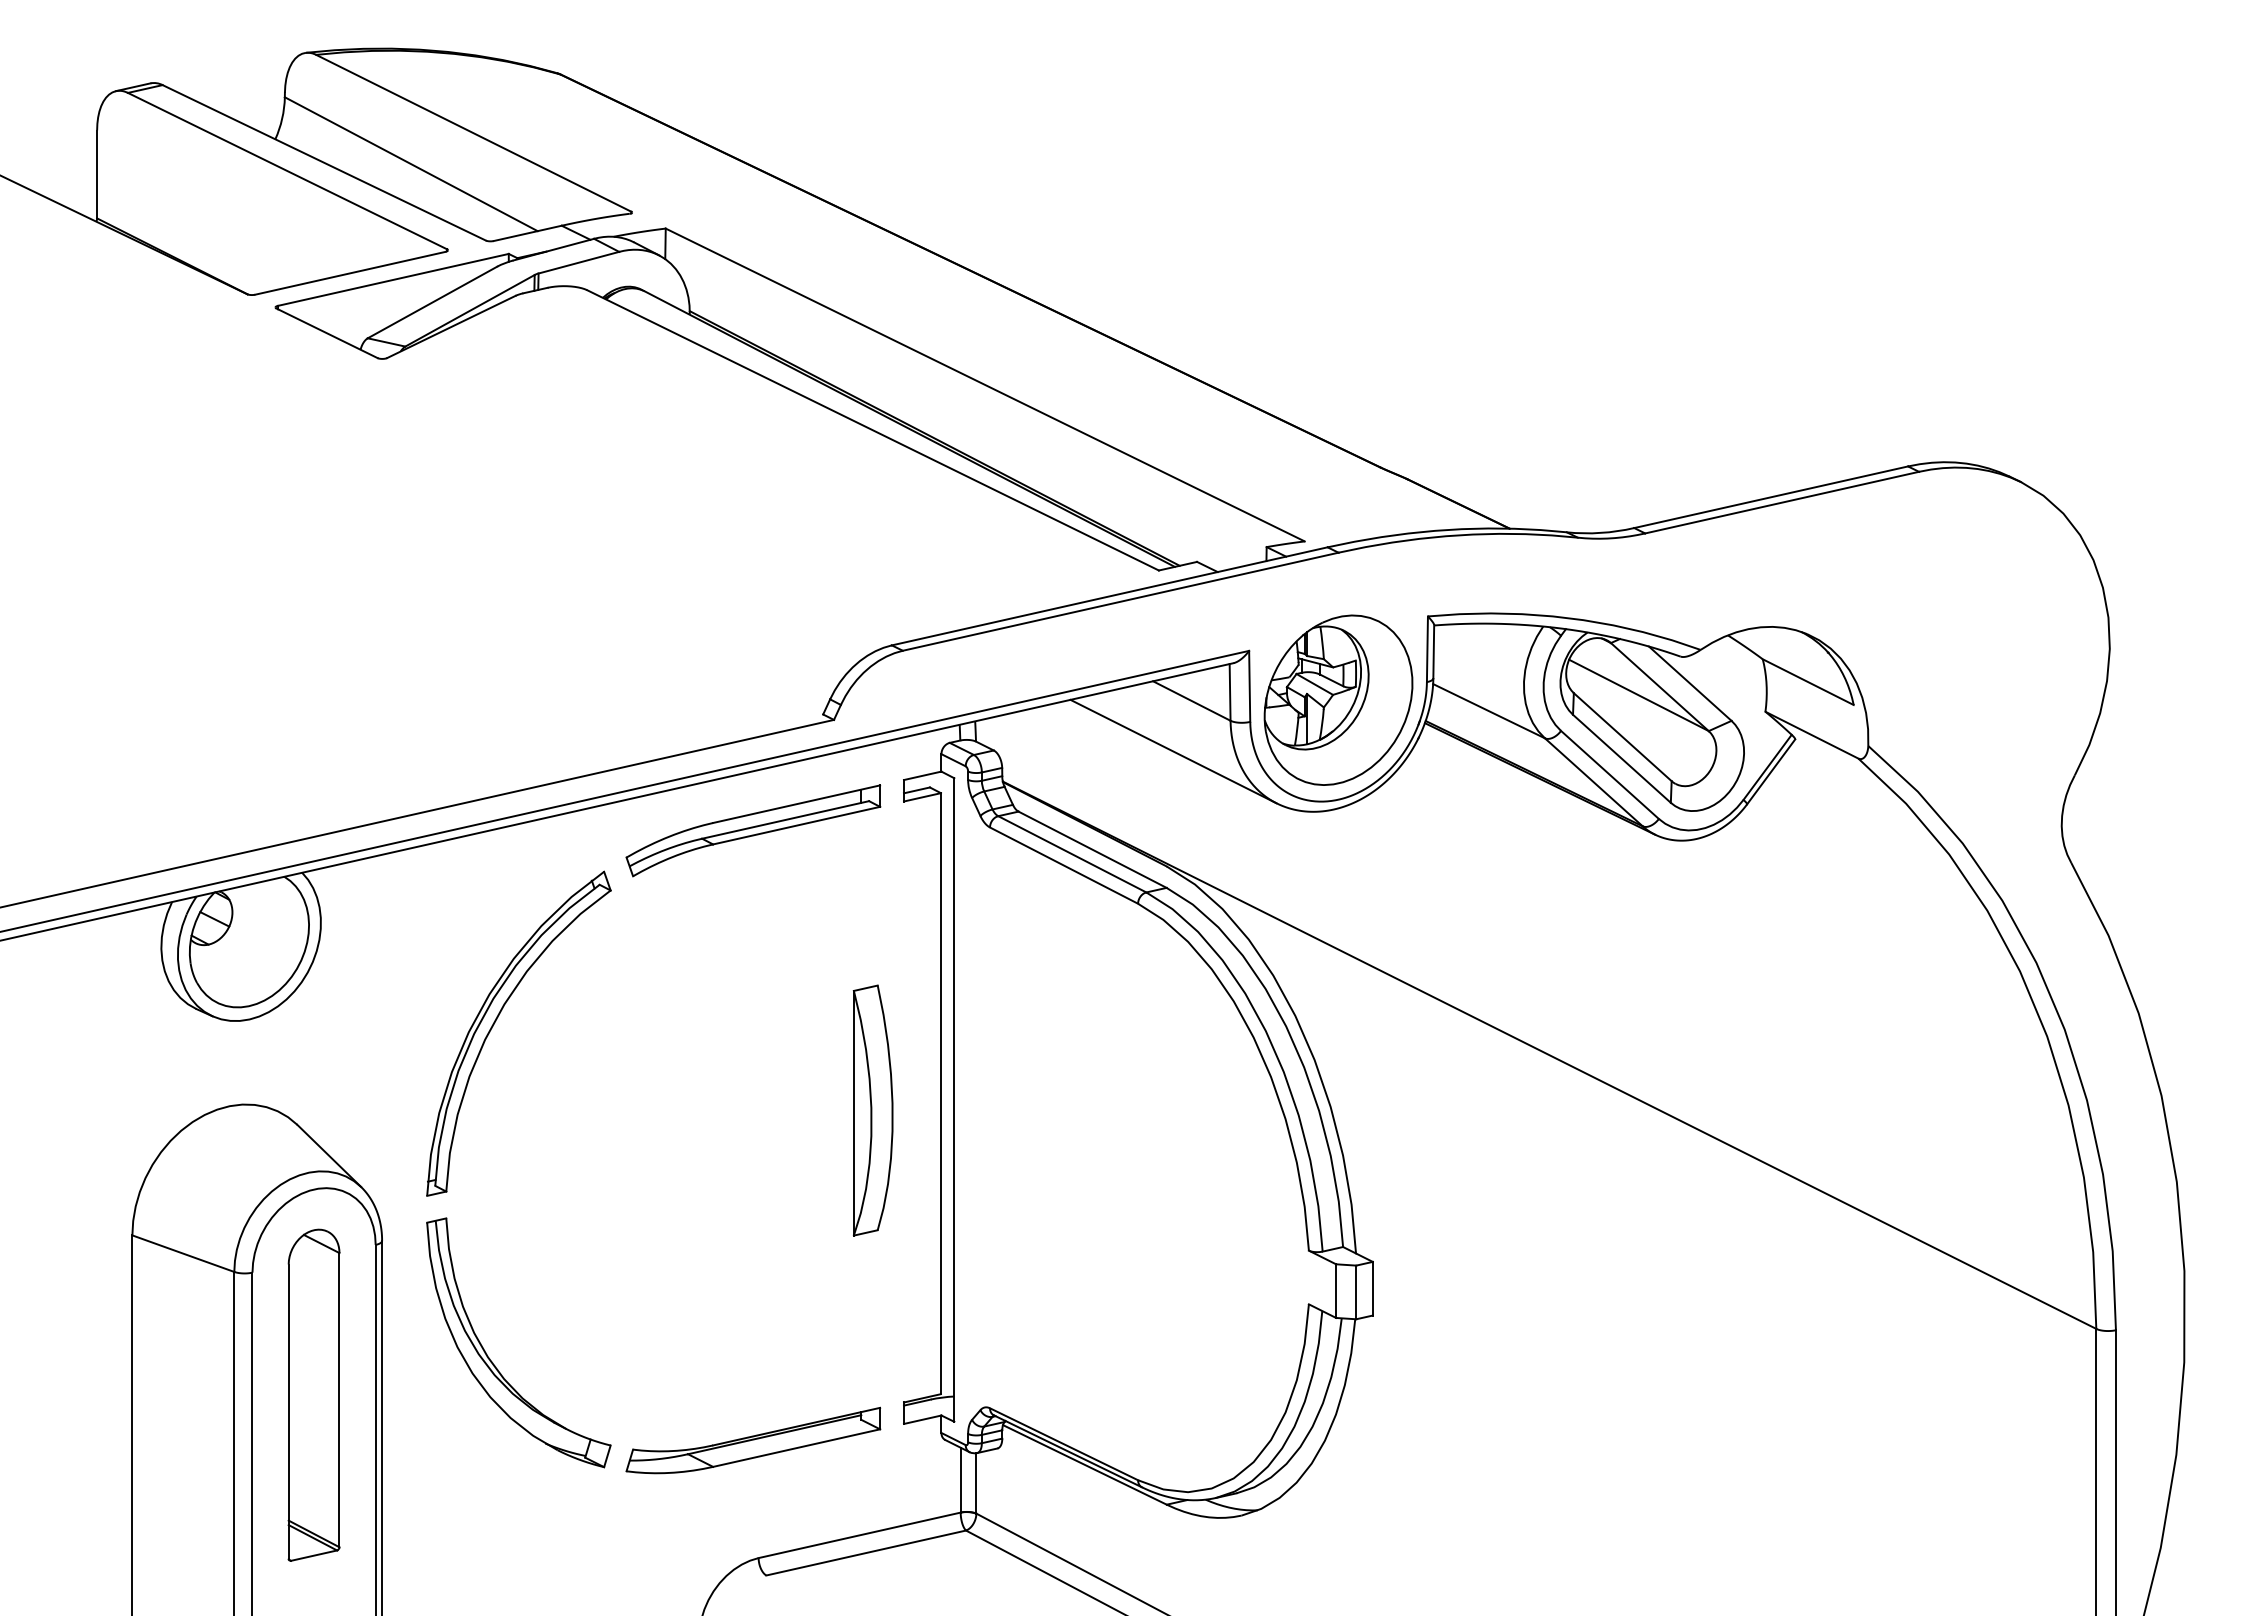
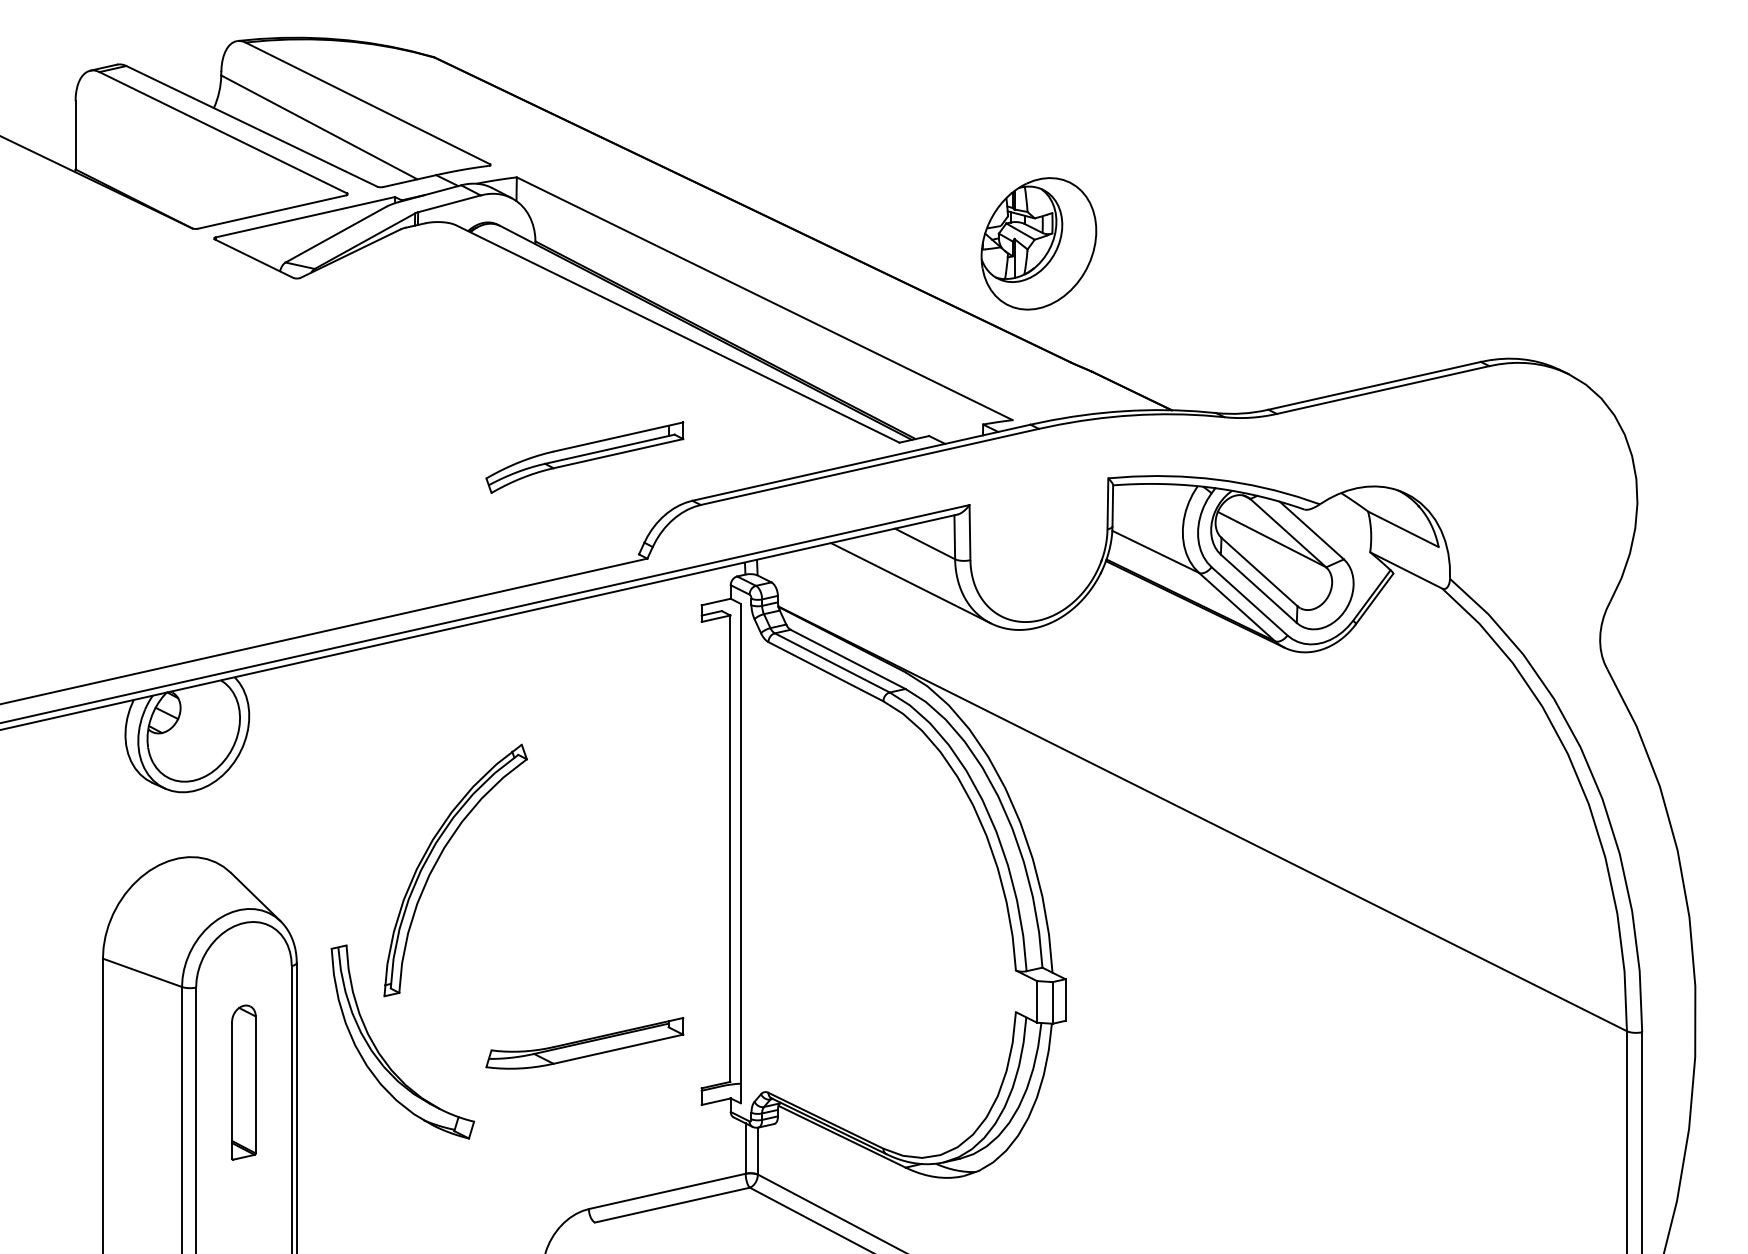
part: (1338, 699) -> (1038, 243), moved
part: (753, 830) -> (584, 457), moved
part: (496, 1021) -> (438, 860), moved
part: (872, 1110) -> (677, 861), removed
part: (313, 1394) -> (243, 1082), size x0.6
part: (753, 1440) -> (584, 1043), moved

